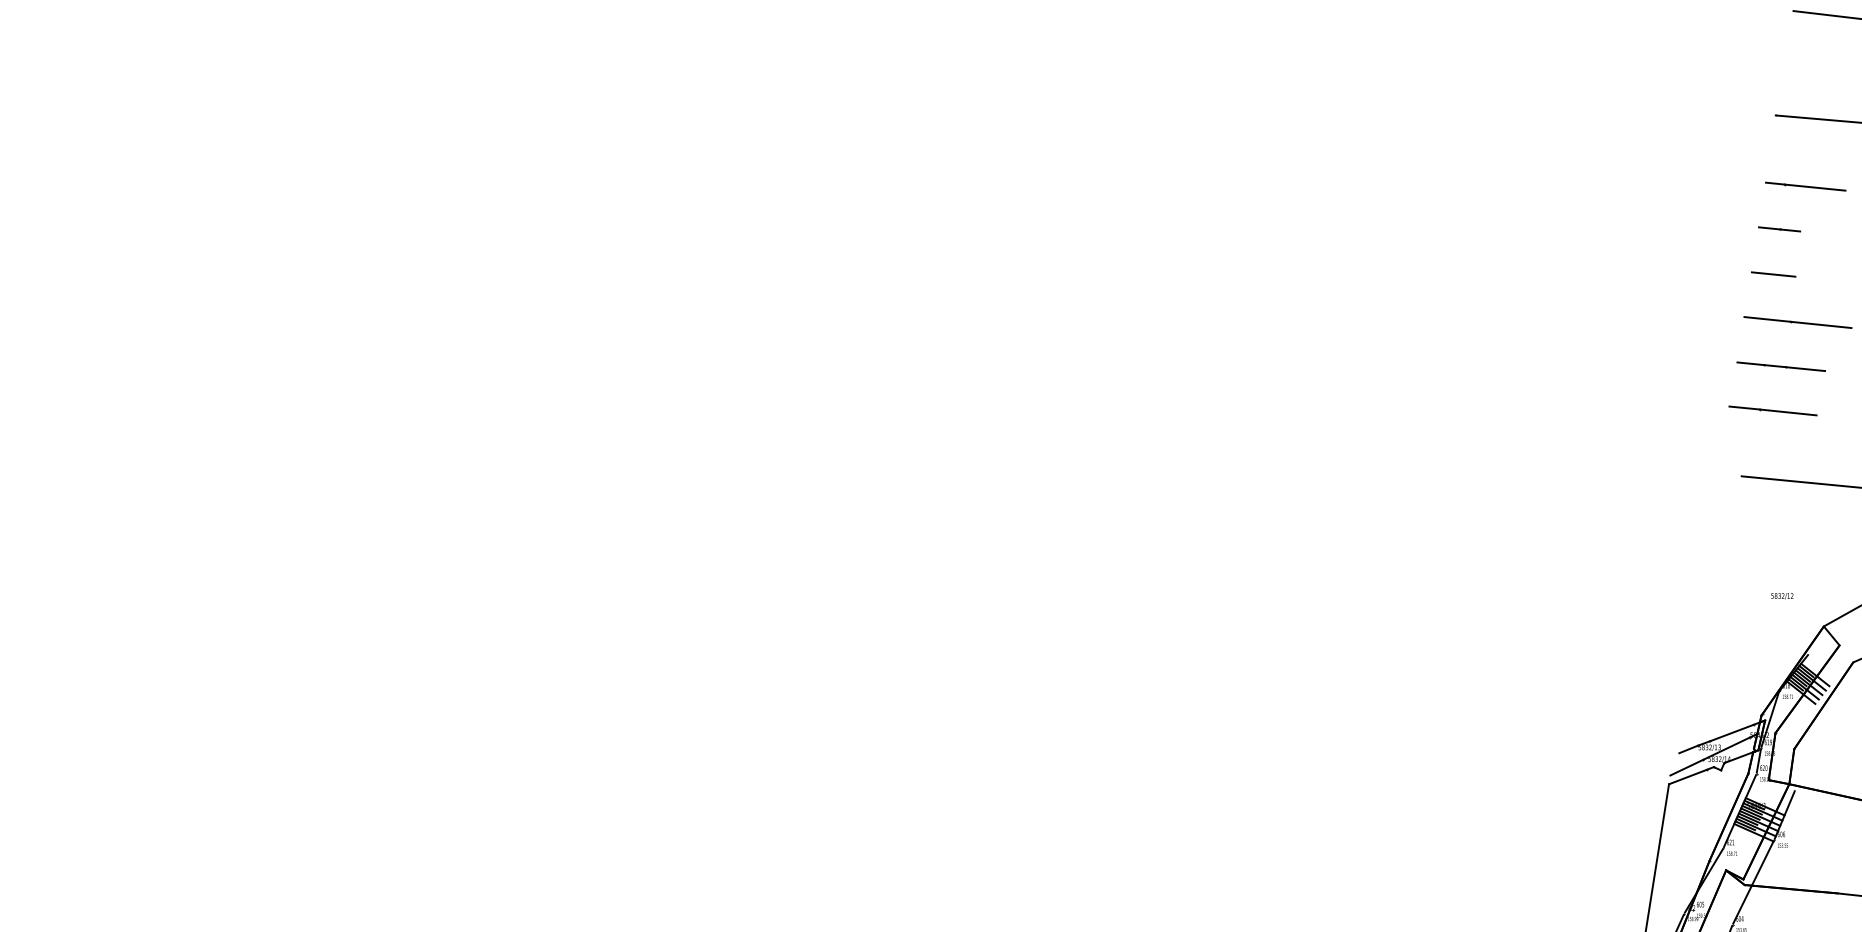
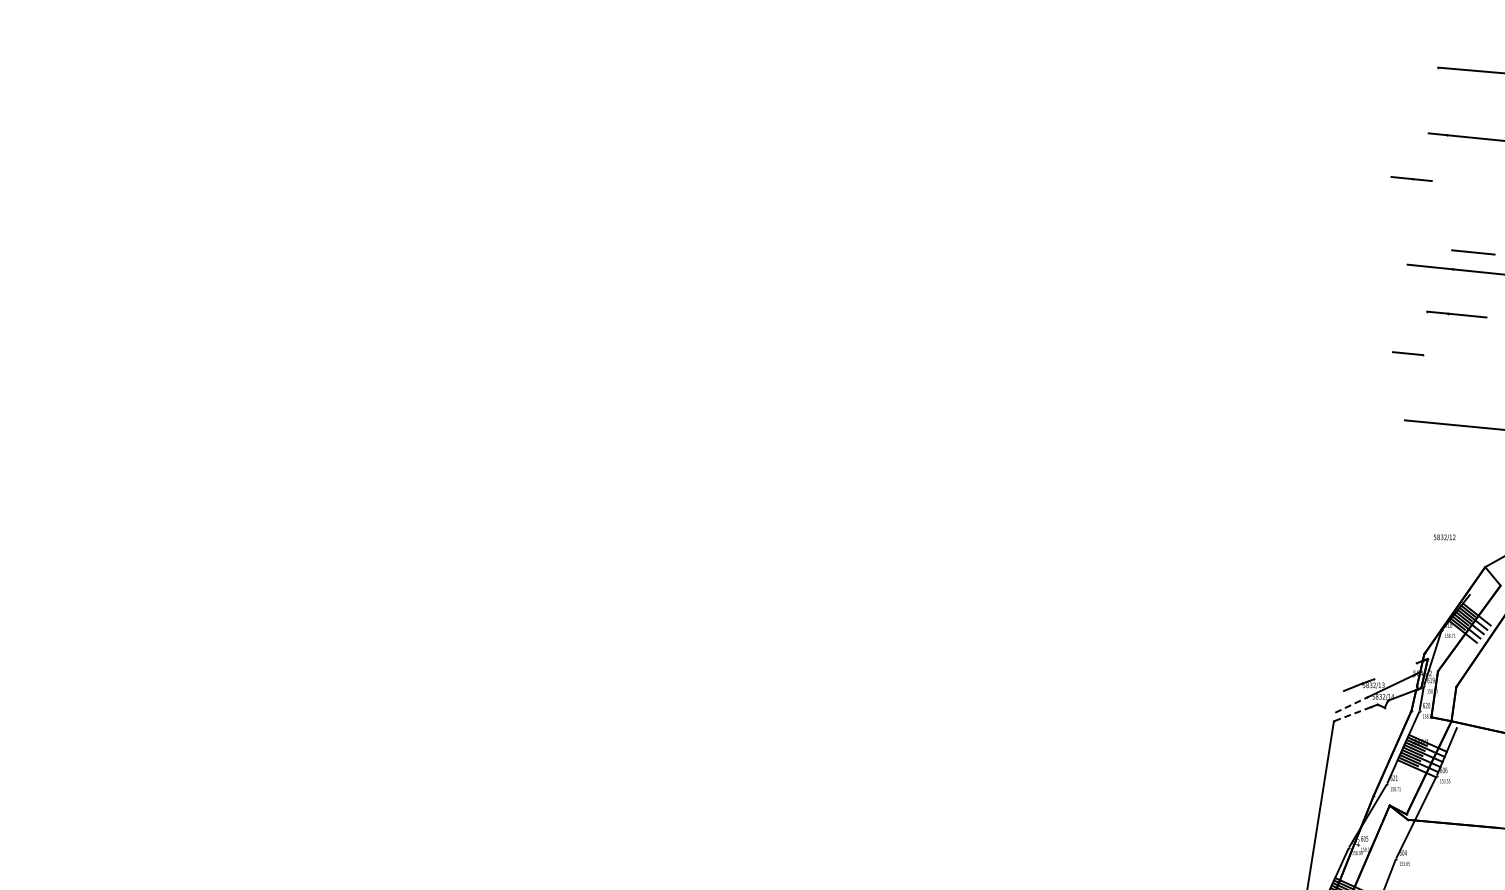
line: (1779, 229) -> (1411, 179), moved
line: (1773, 274) -> (1473, 252), moved
line: (1750, 363) -> (1413, 310), removed
line: (1788, 412) -> (1450, 357), removed
line: (1731, 732) -> (1394, 670), removed
line: (1687, 767) -> (1351, 704), solid -> dashed
line: (1687, 777) -> (1351, 714), solid -> dashed

